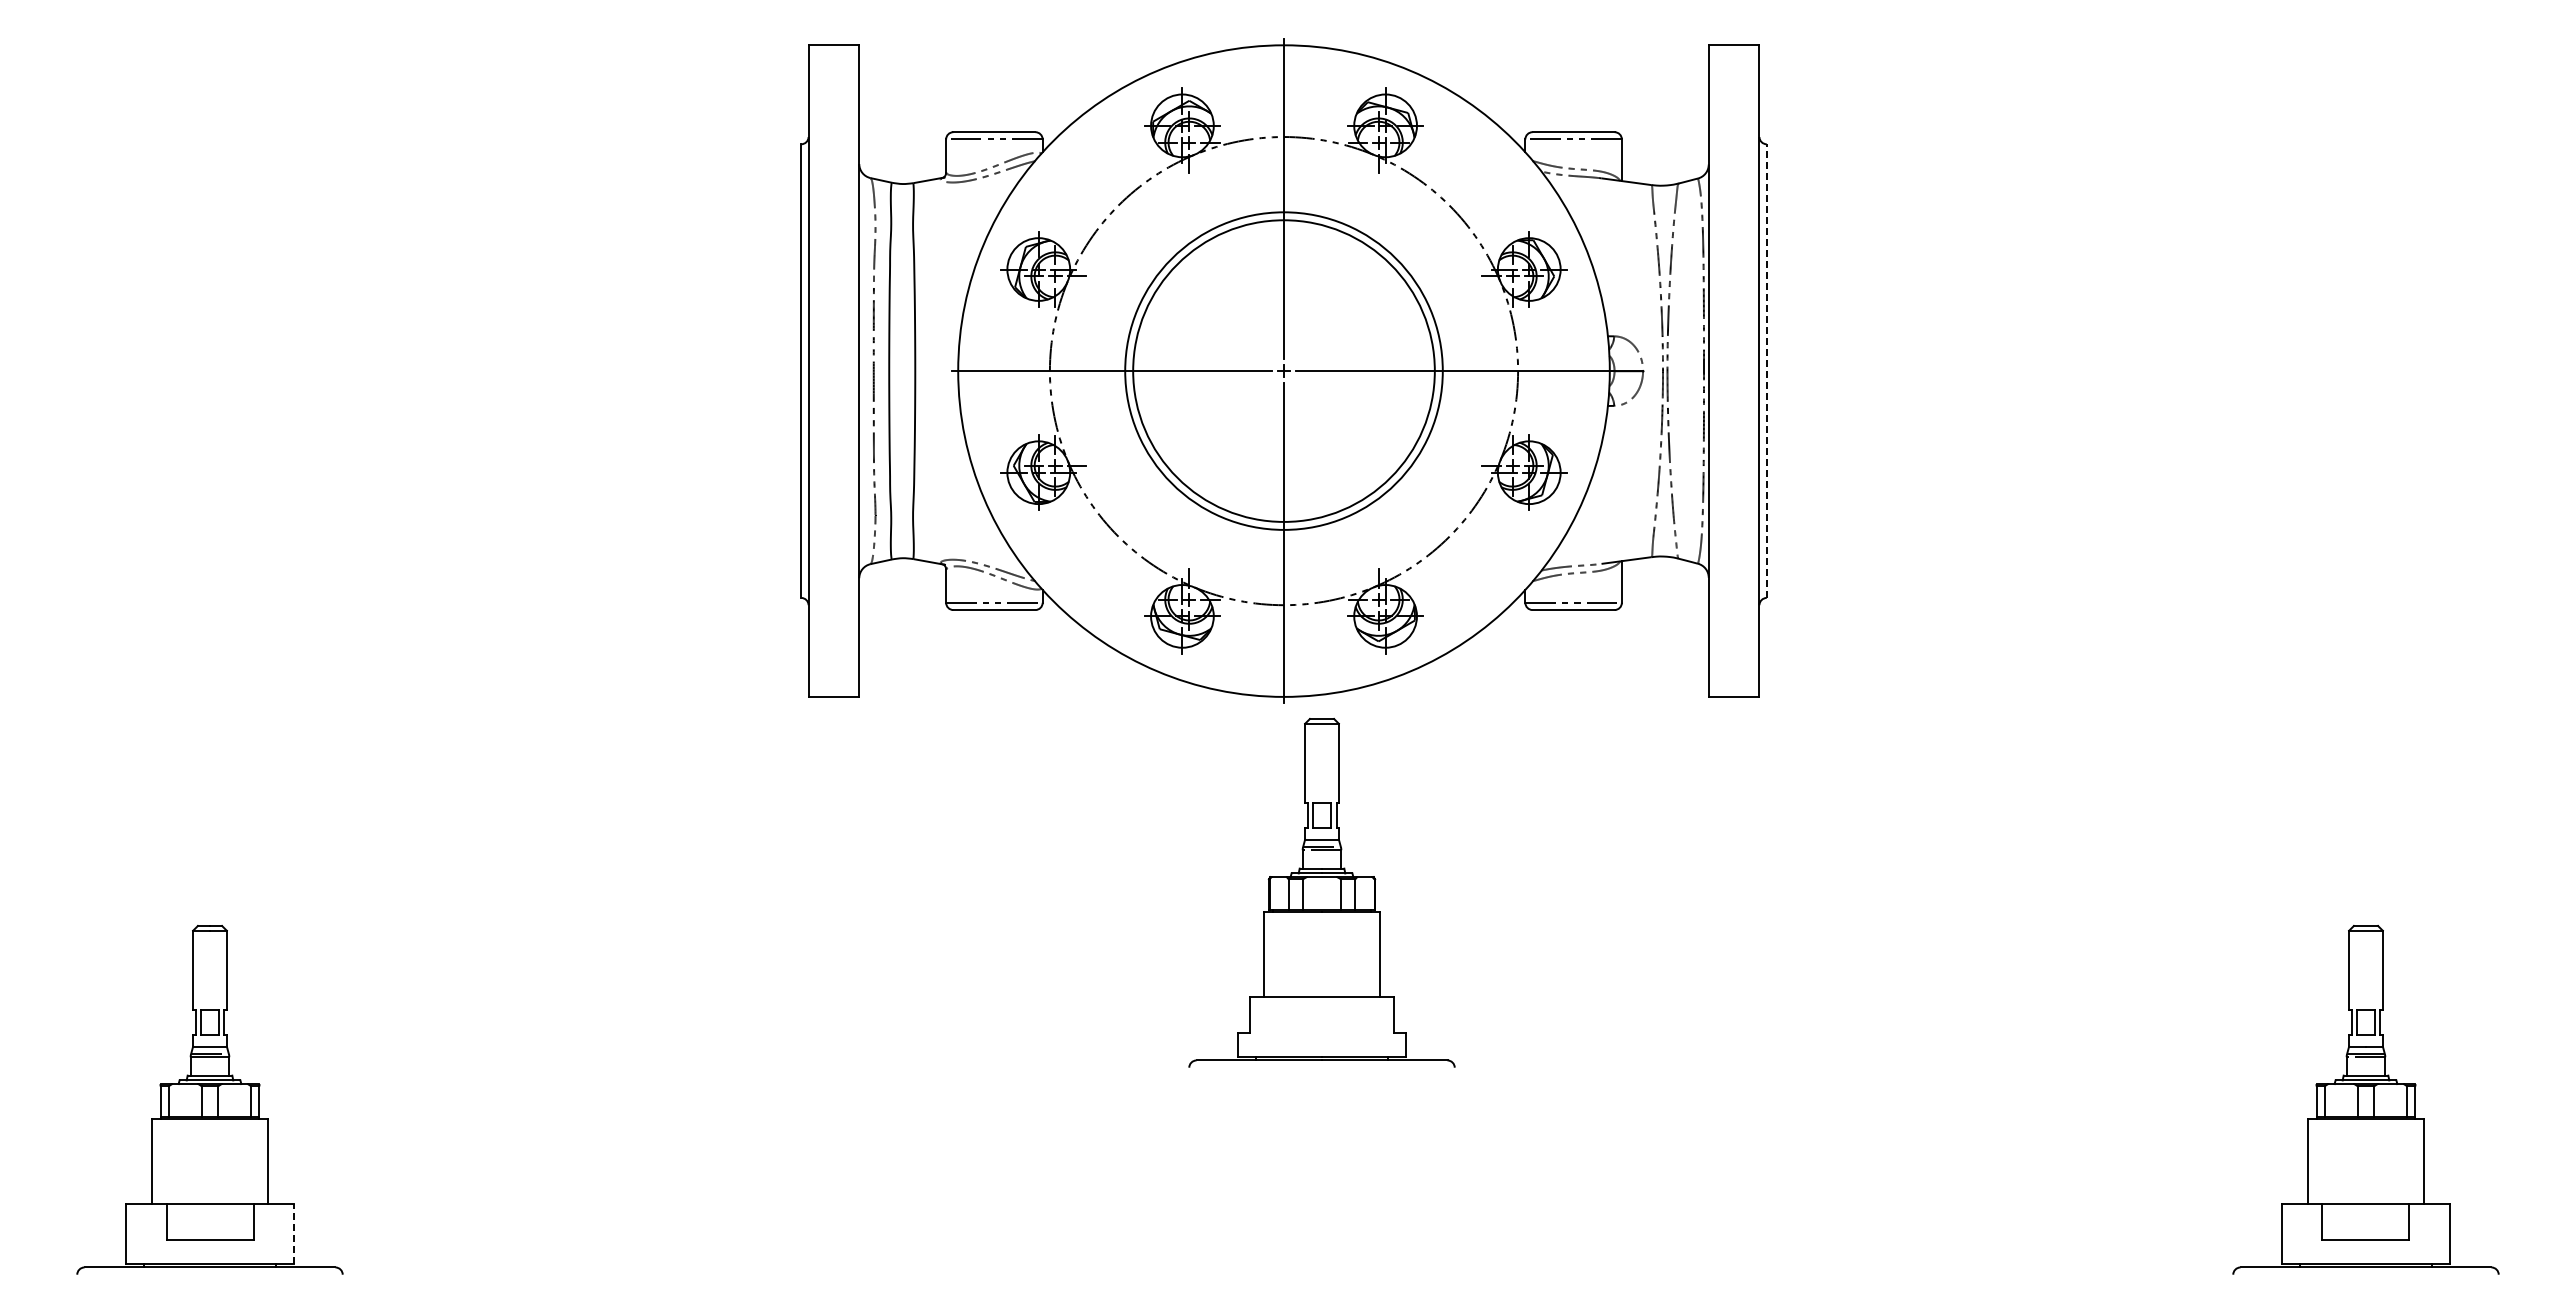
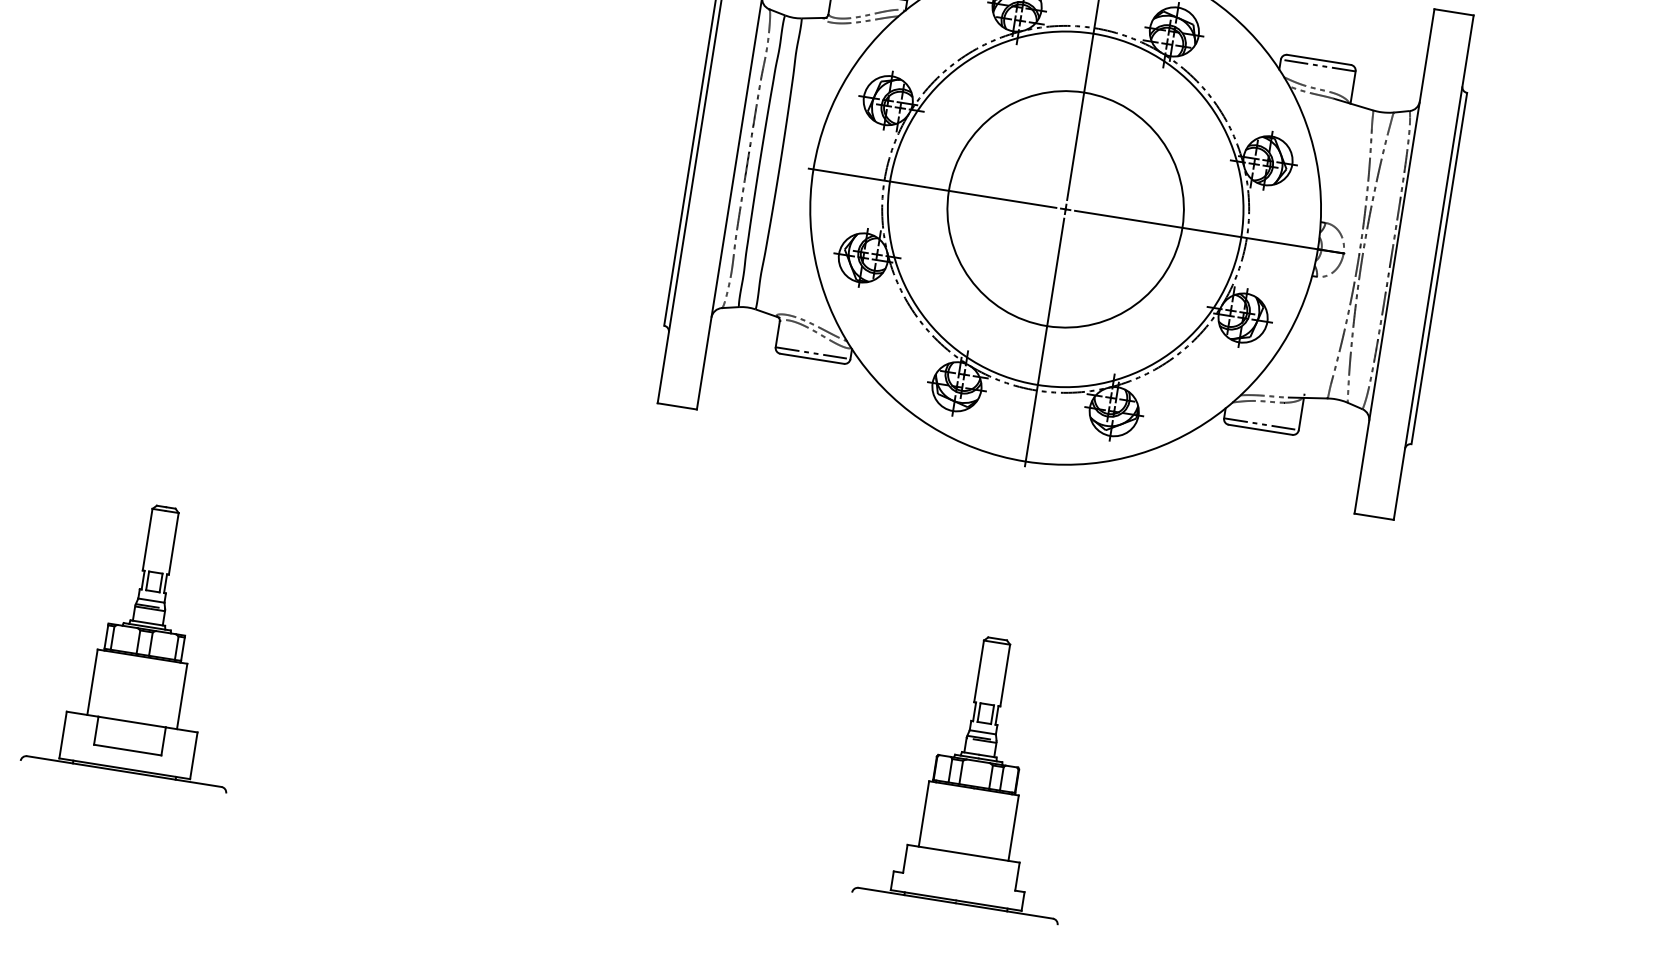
circle: (1283, 370) -> (1065, 208), size x1.43
line: (1766, 371) -> (1439, 268), dashed -> solid
part: (1321, 892) -> (975, 773), moved
line: (294, 1233) -> (193, 755), dashed -> solid

